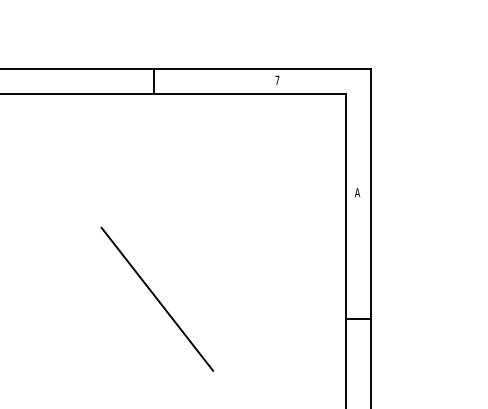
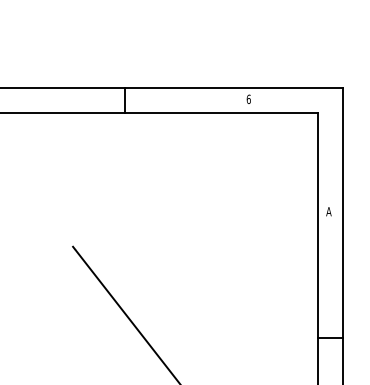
text: (277, 80) -> (248, 99), 7 -> 6

